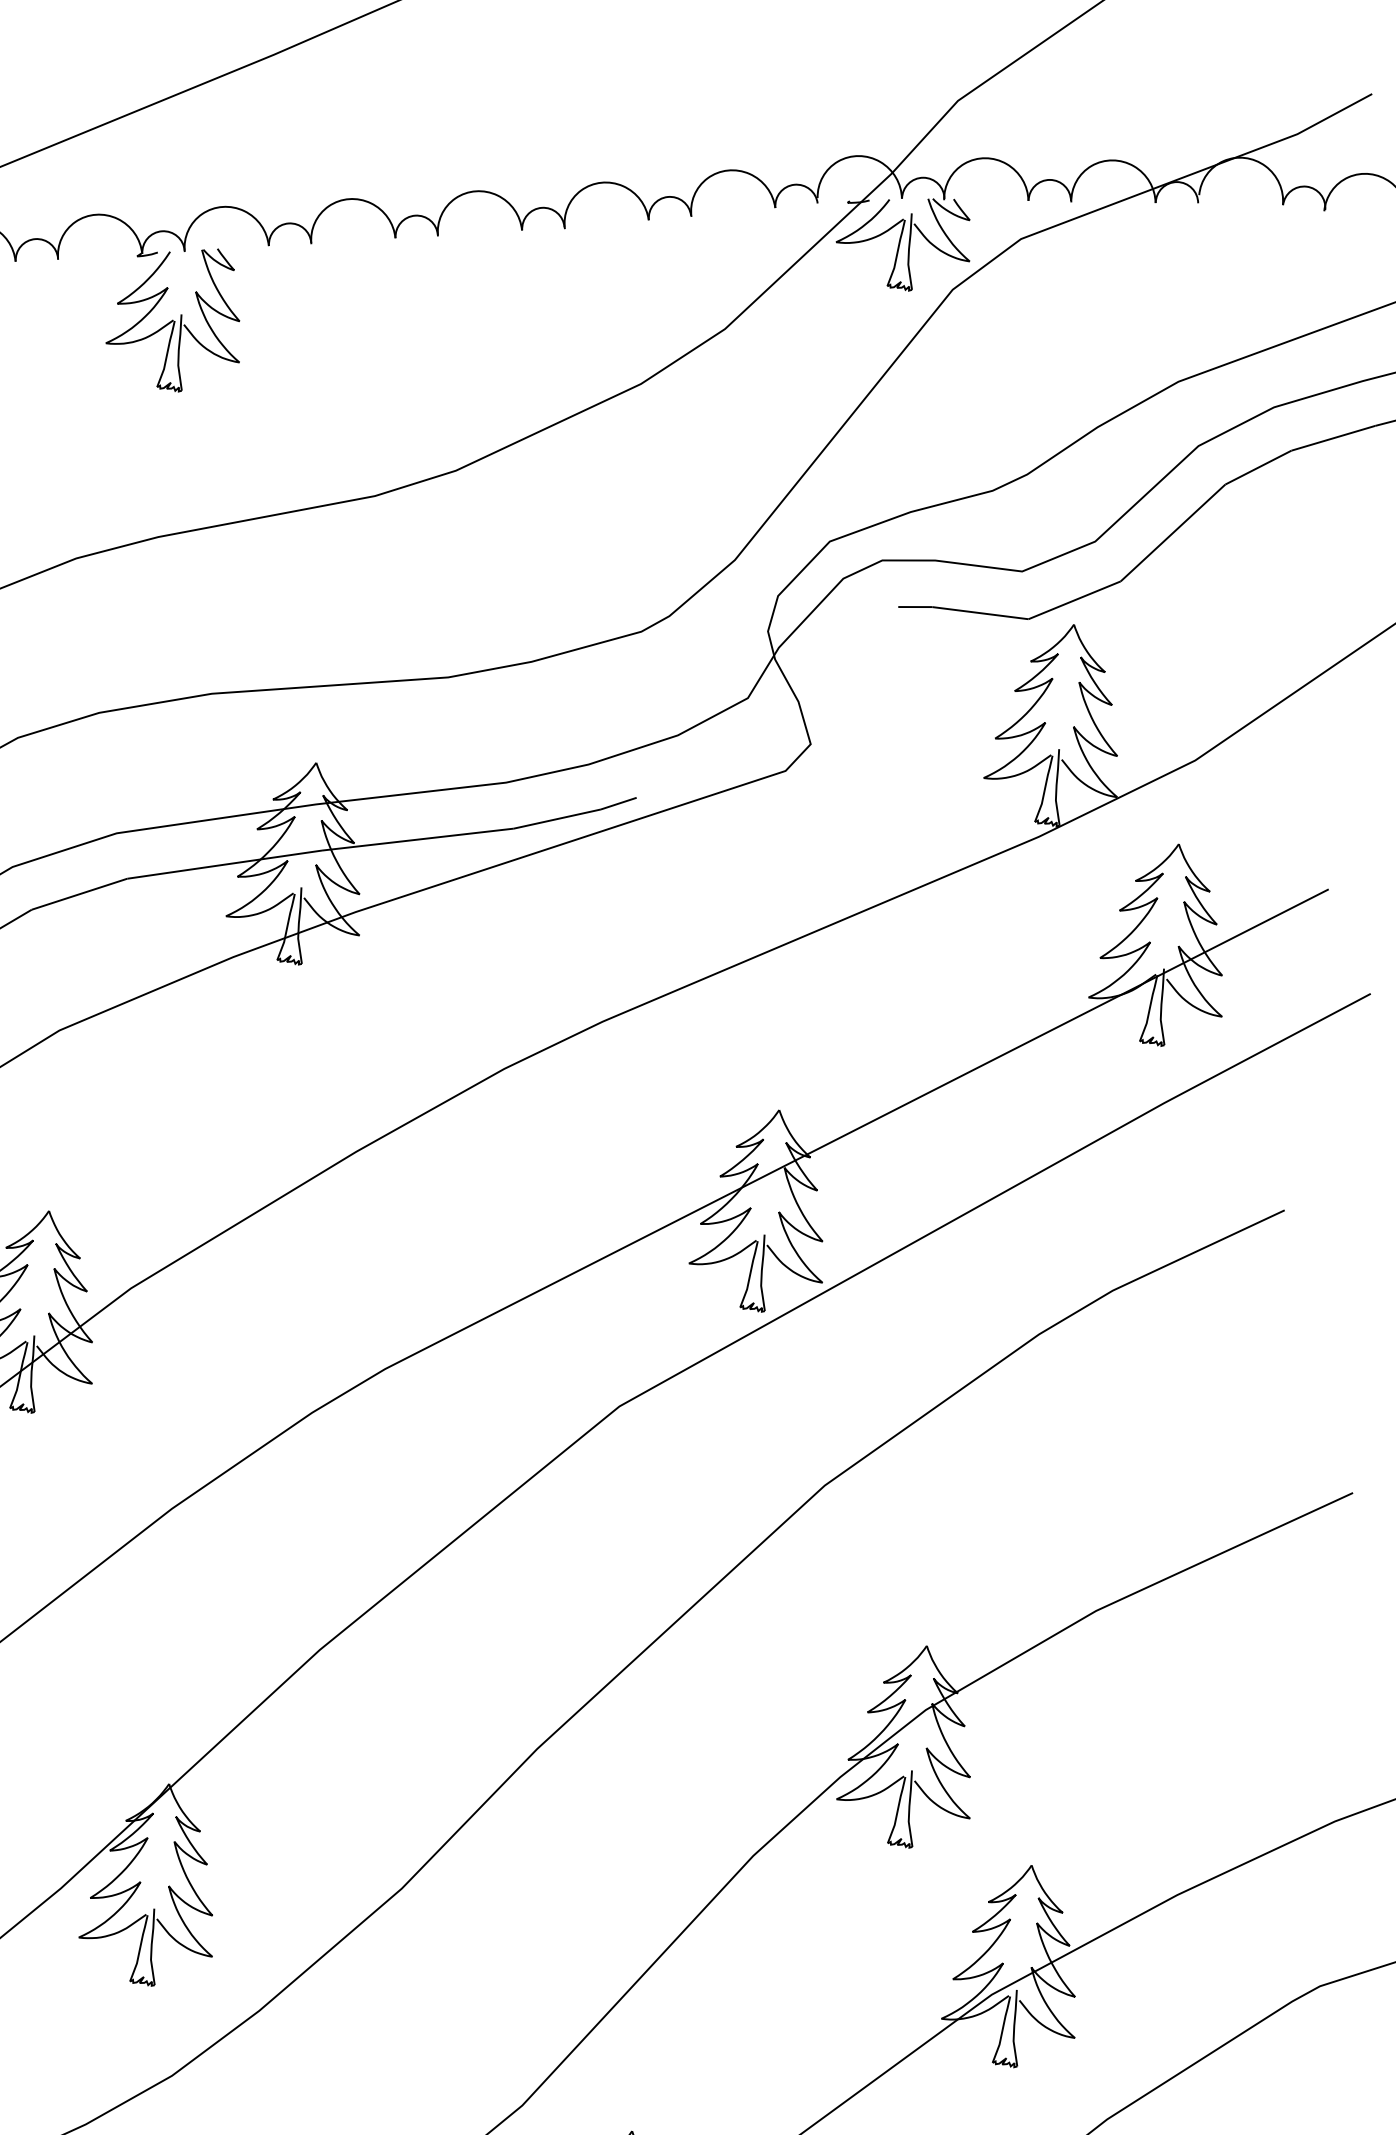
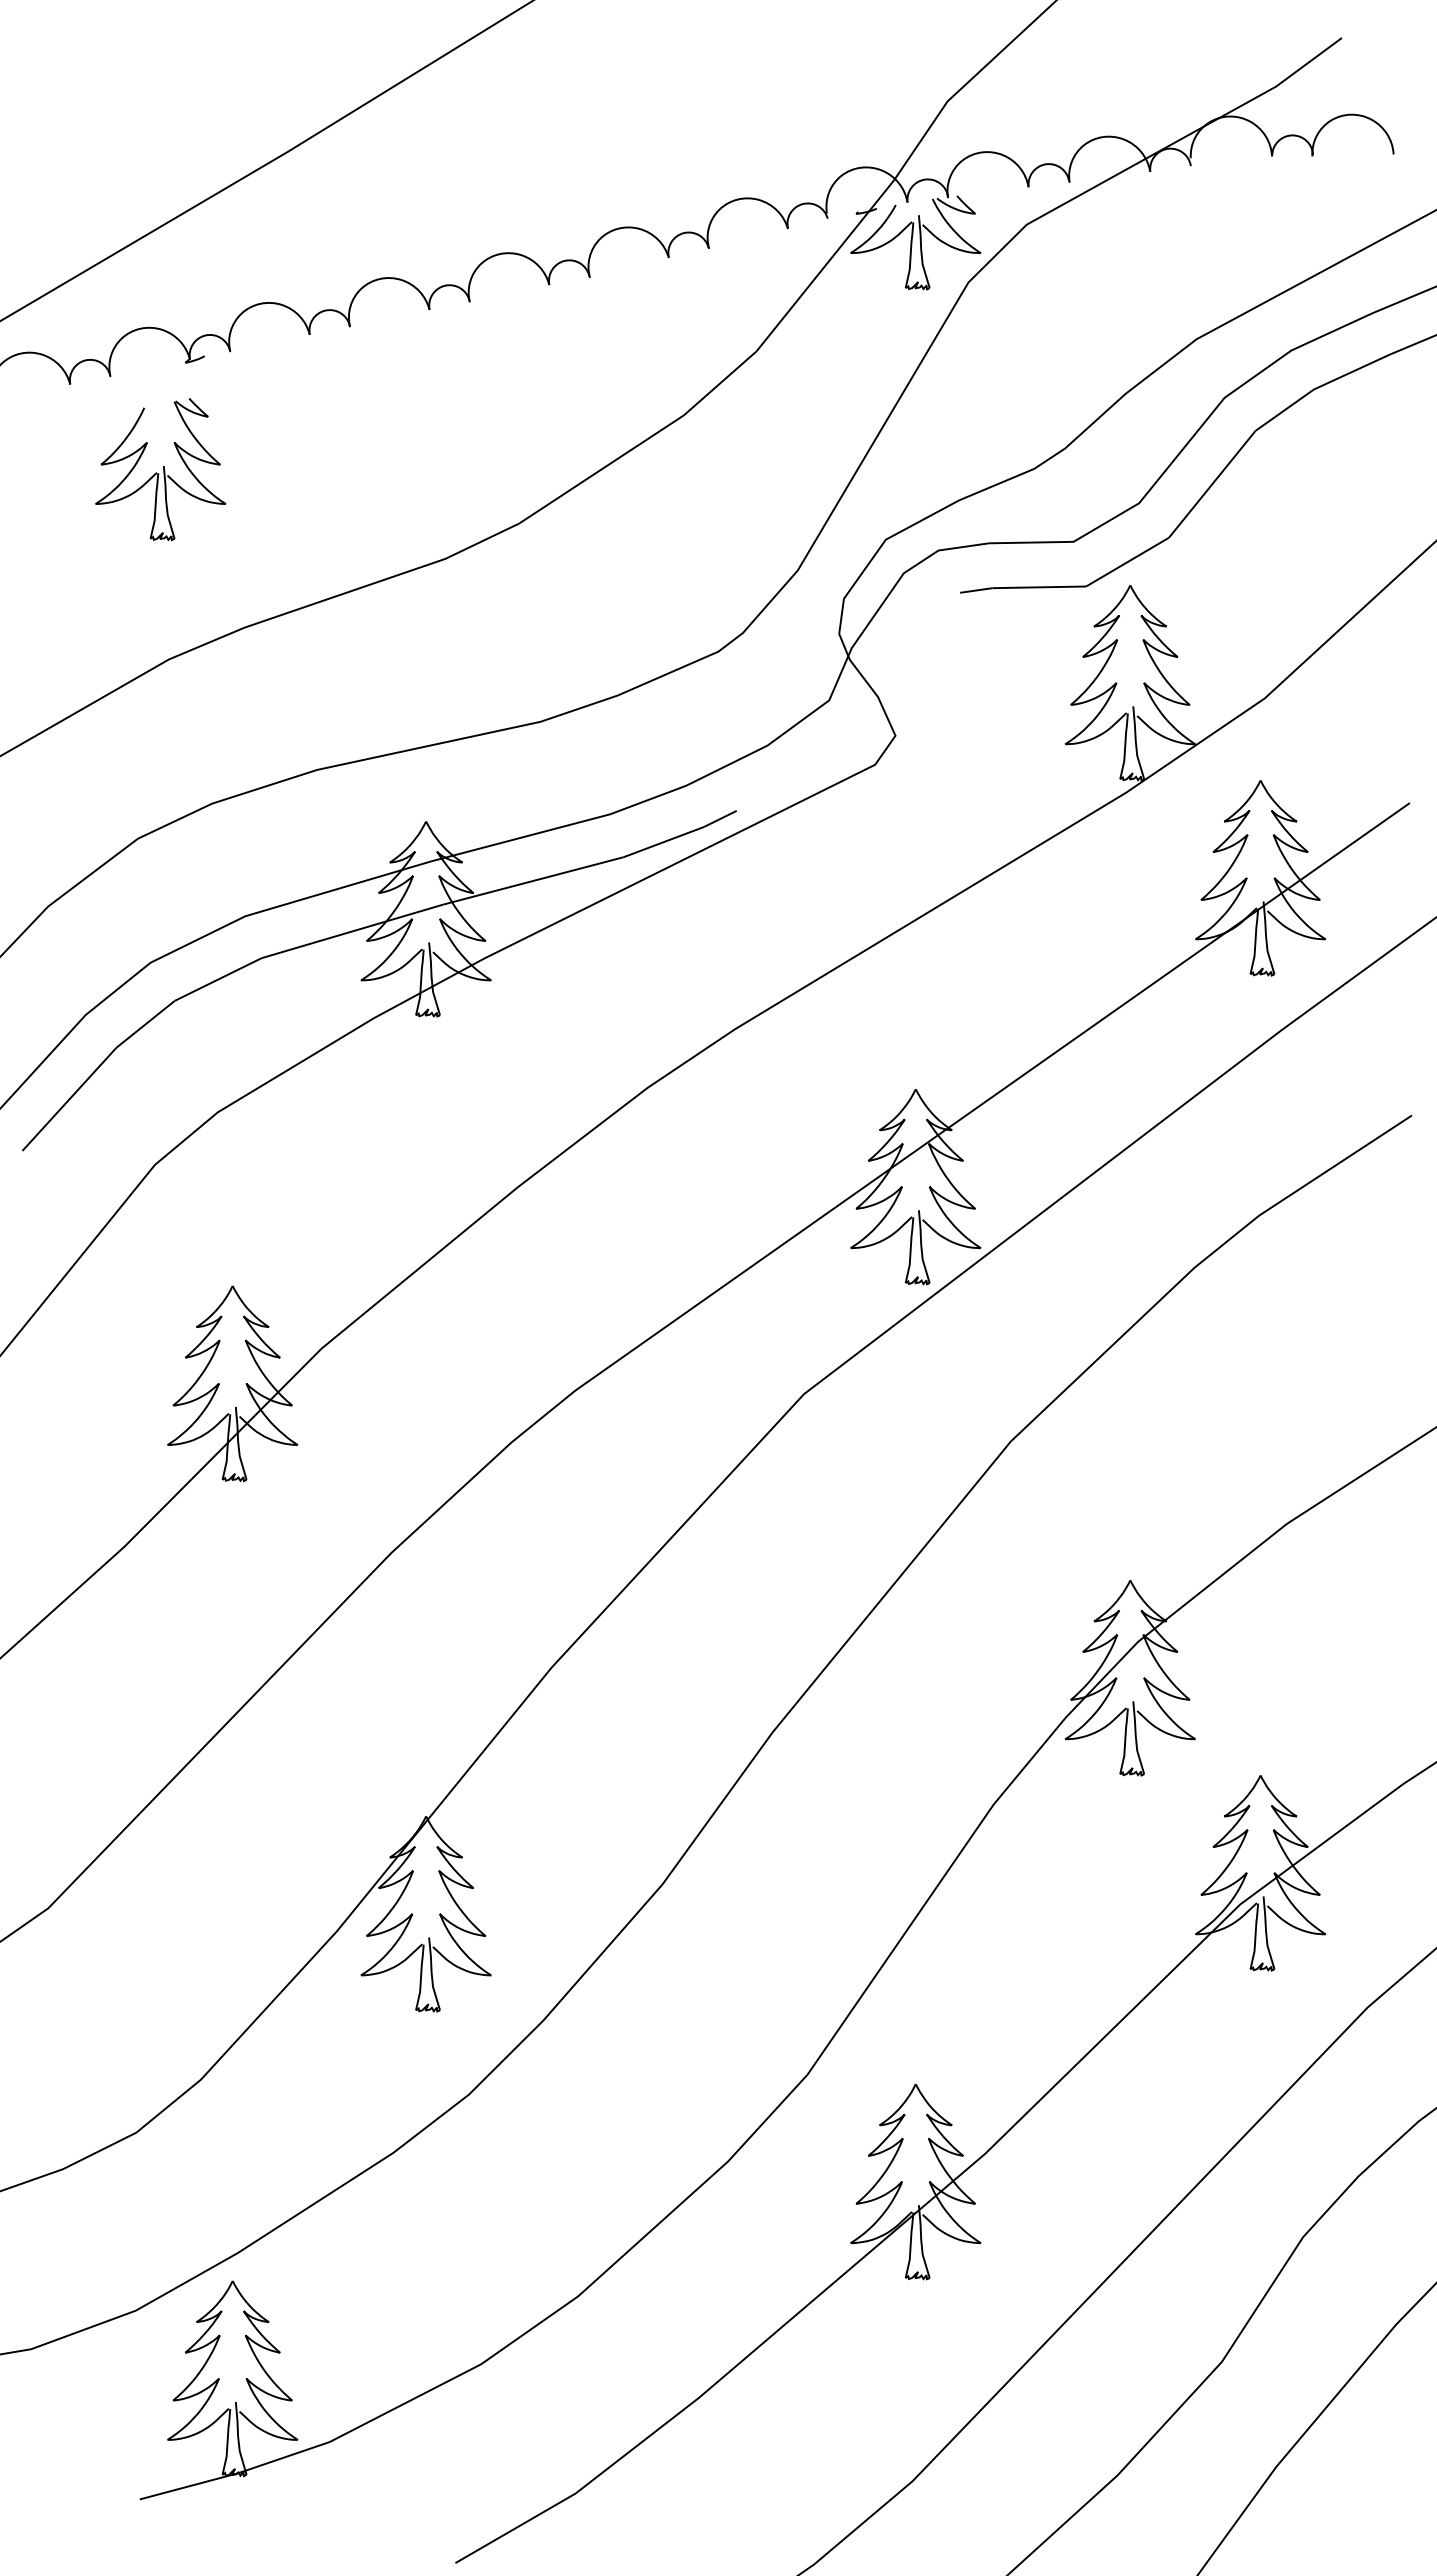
part: (177, 317) -> (160, 469), moved

